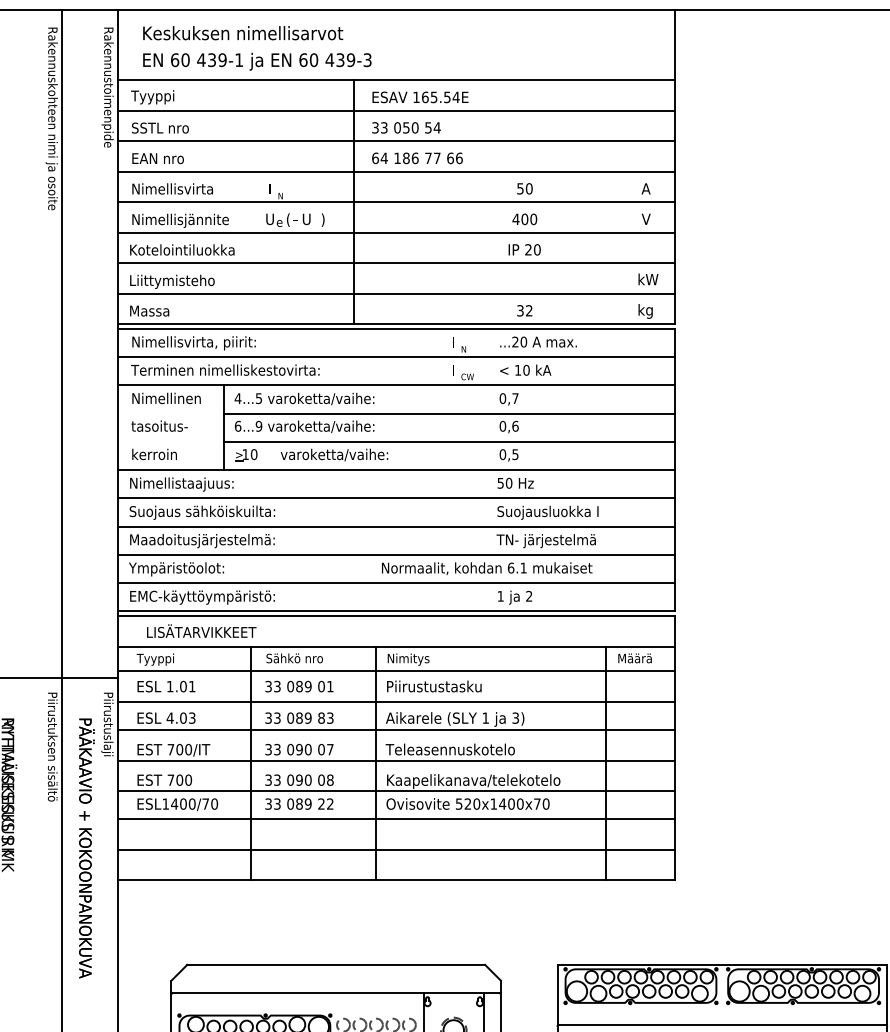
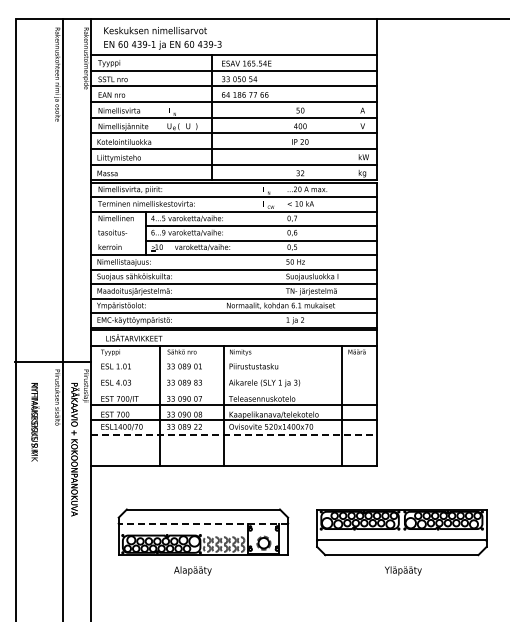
line: (396, 671) -> (234, 358), removed
line: (396, 702) -> (234, 374), removed
line: (396, 729) -> (234, 388), removed
line: (396, 818) -> (234, 434), solid -> dashed
line: (396, 850) -> (234, 450), removed
line: (336, 994) -> (203, 524), solid -> dashed

